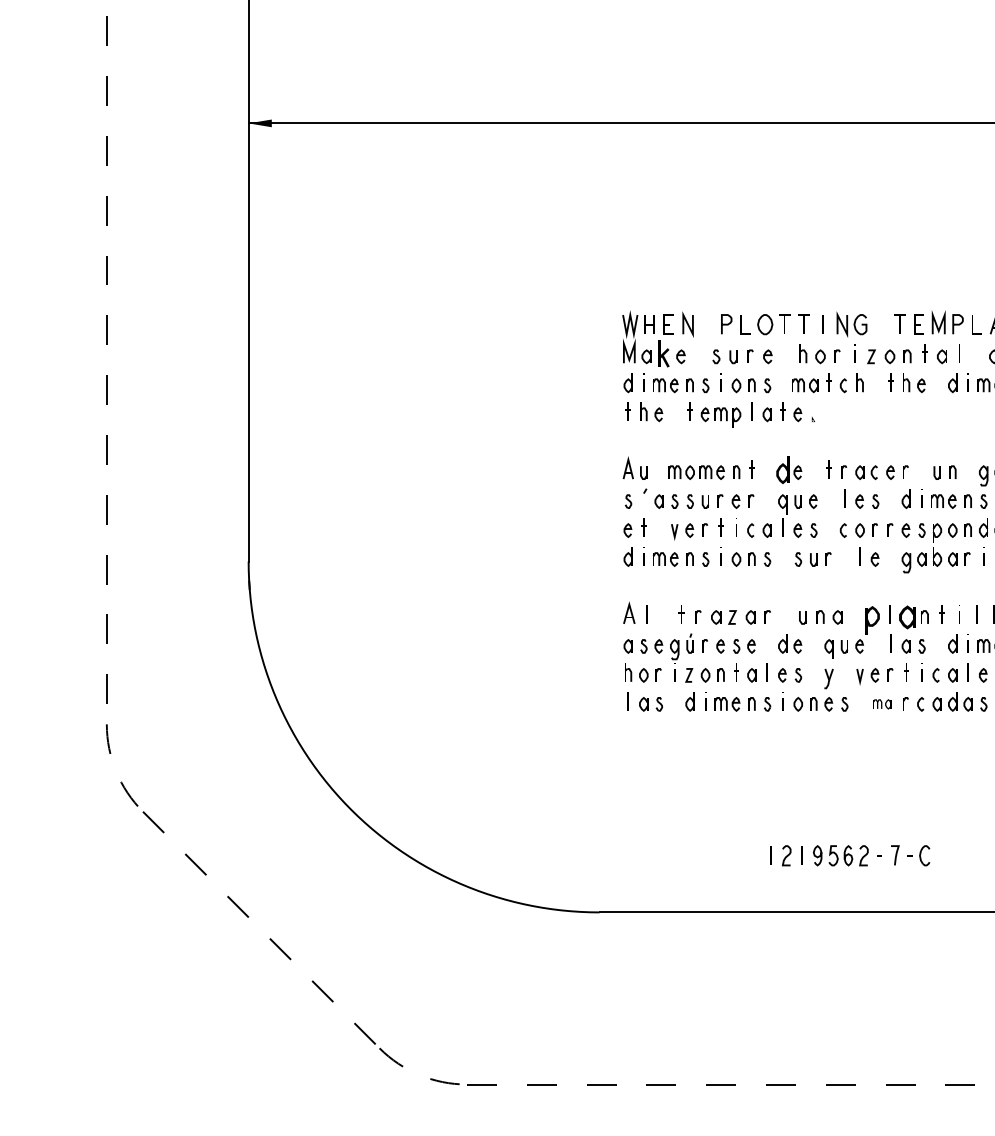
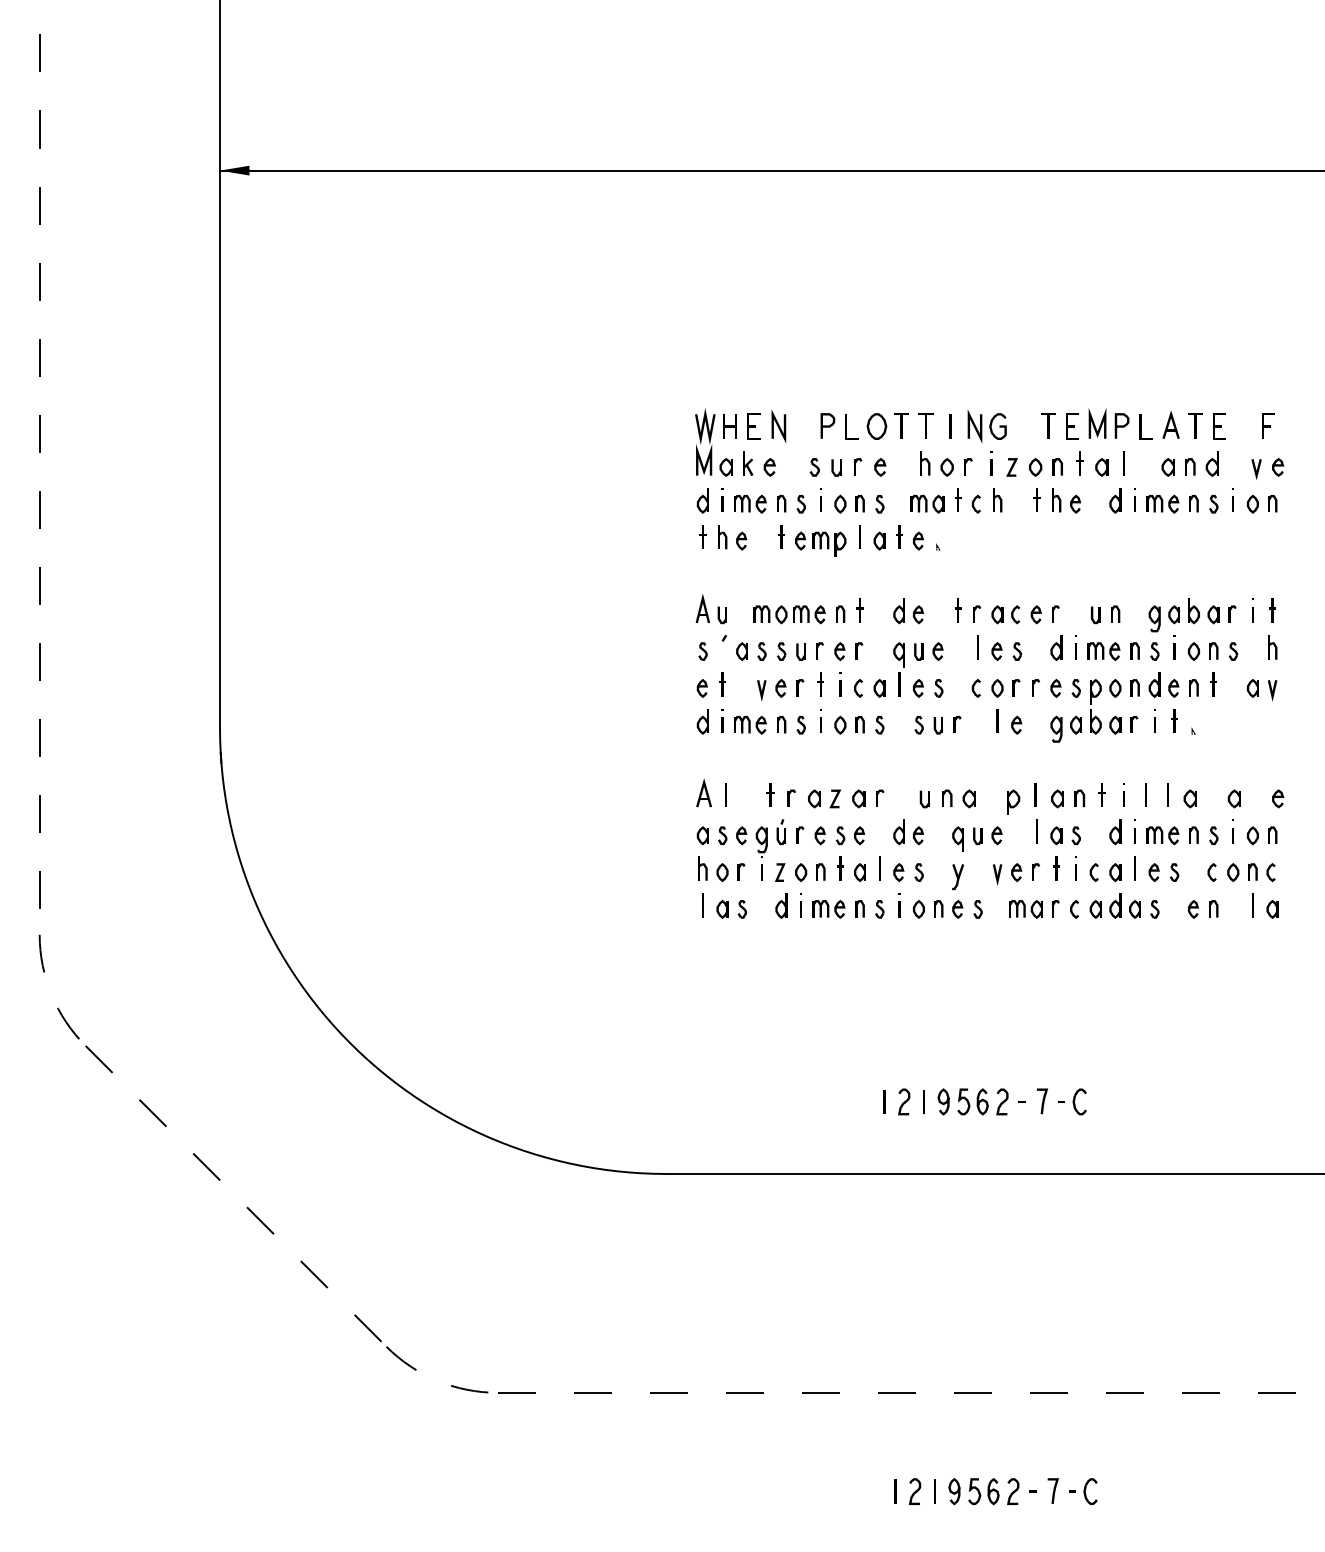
part: (664, 353) -> (748, 463), size x0.71
part: (782, 470) -> (898, 611), size x0.71
part: (907, 617) -> (1057, 798), size x0.62
part: (872, 619) -> (1013, 801), size x0.71
part: (882, 704) -> (1025, 909), size x1.43

